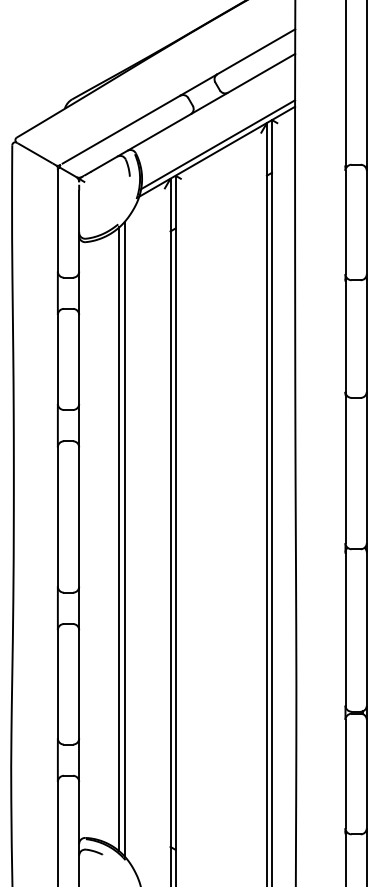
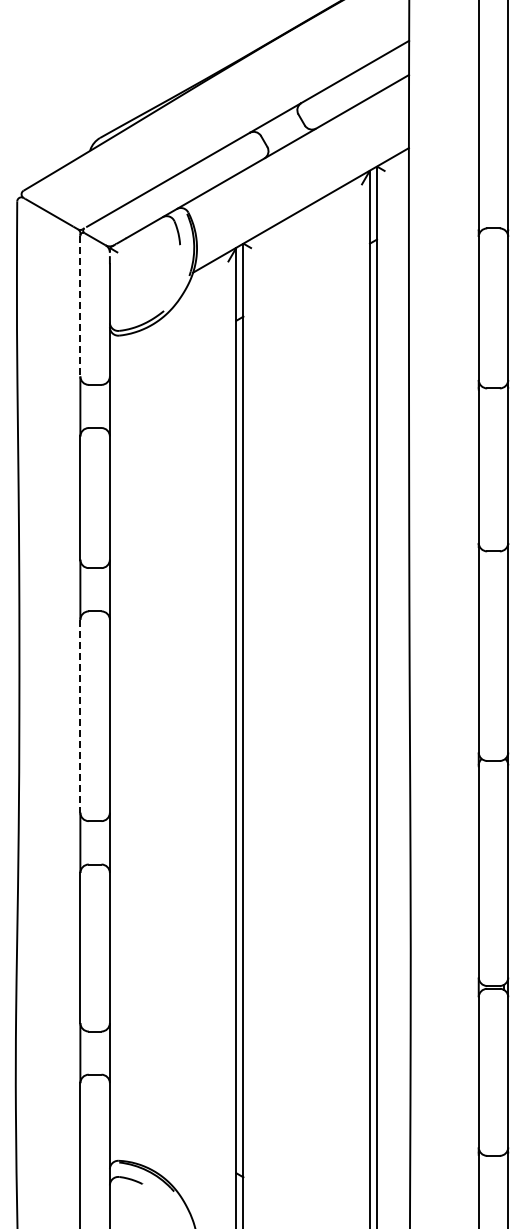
line: (217, 144) -> (301, 200), removed
line: (57, 221) -> (80, 306), solid -> dashed
line: (57, 517) -> (80, 716), solid -> dashed
line: (125, 538) -> (173, 746), removed
line: (119, 539) -> (165, 747), removed

